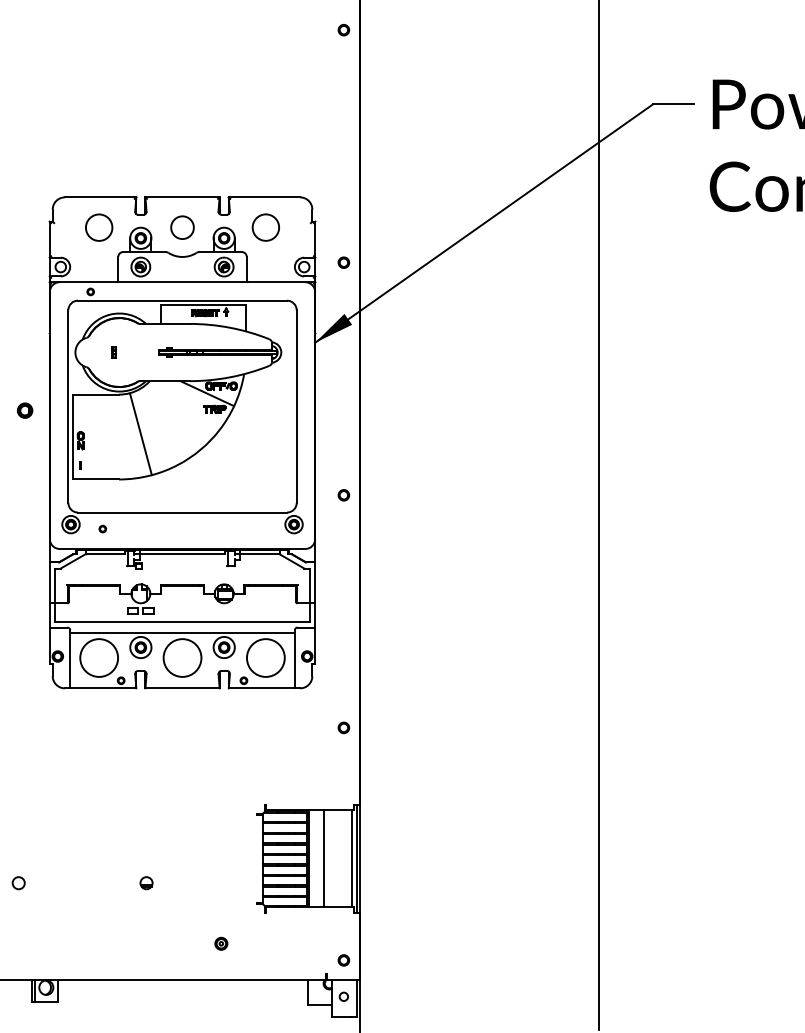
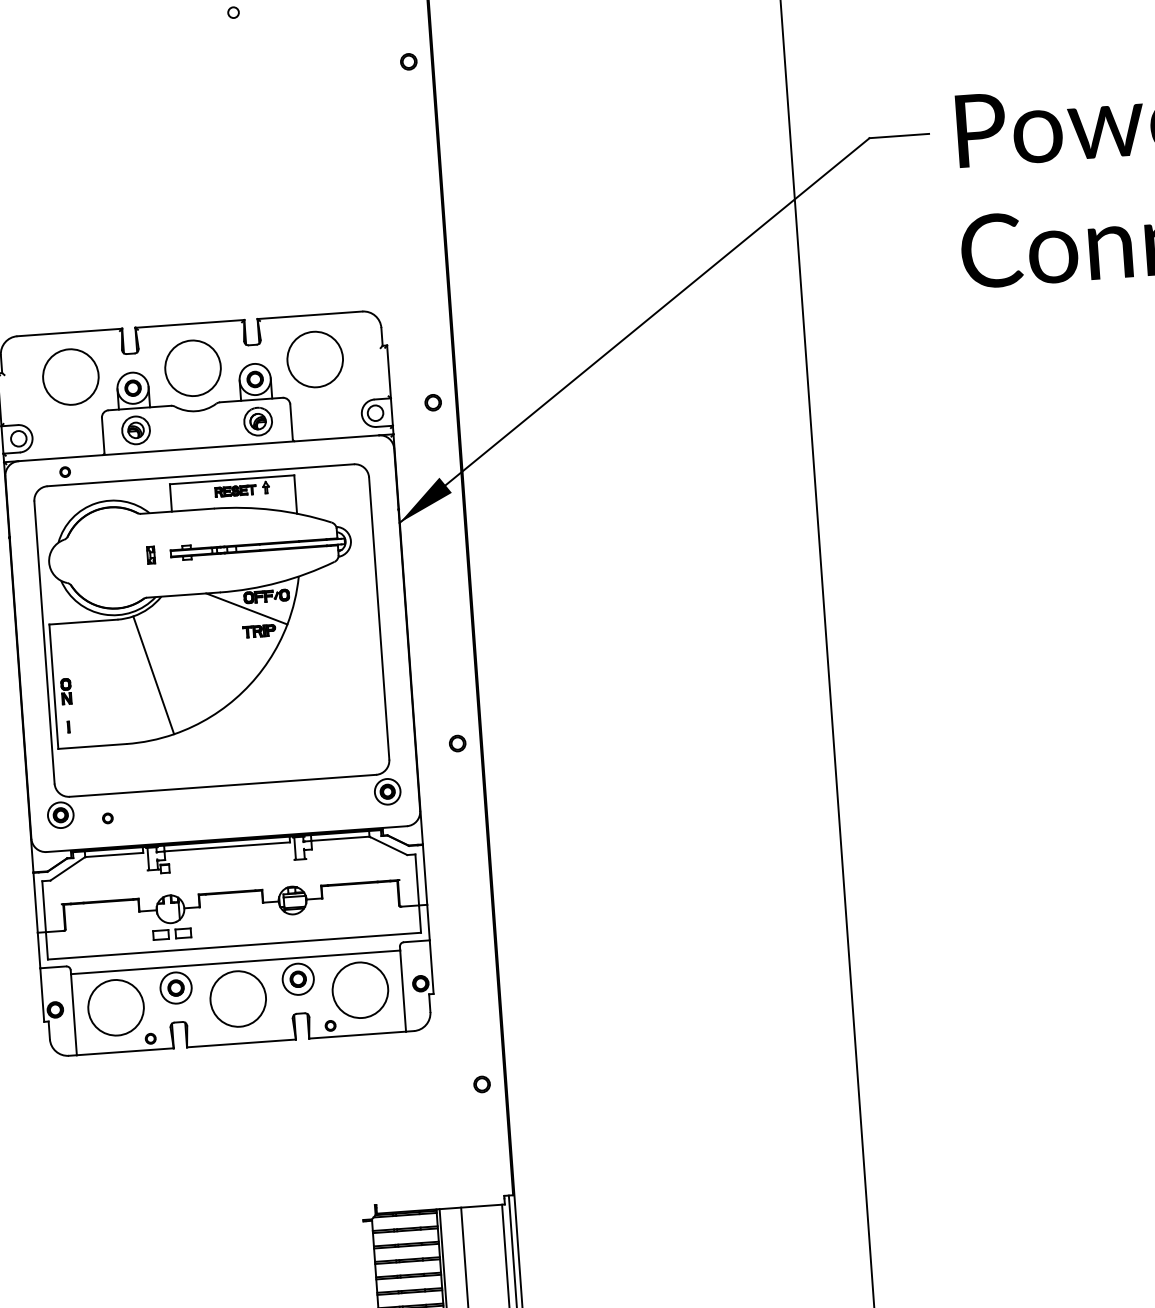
circle: (99, 227) -> (71, 376), size x1.43
circle: (182, 227) -> (192, 368), size x1.67
circle: (265, 227) -> (314, 359), size x1.43
part: (113, 352) -> (150, 555), moved

